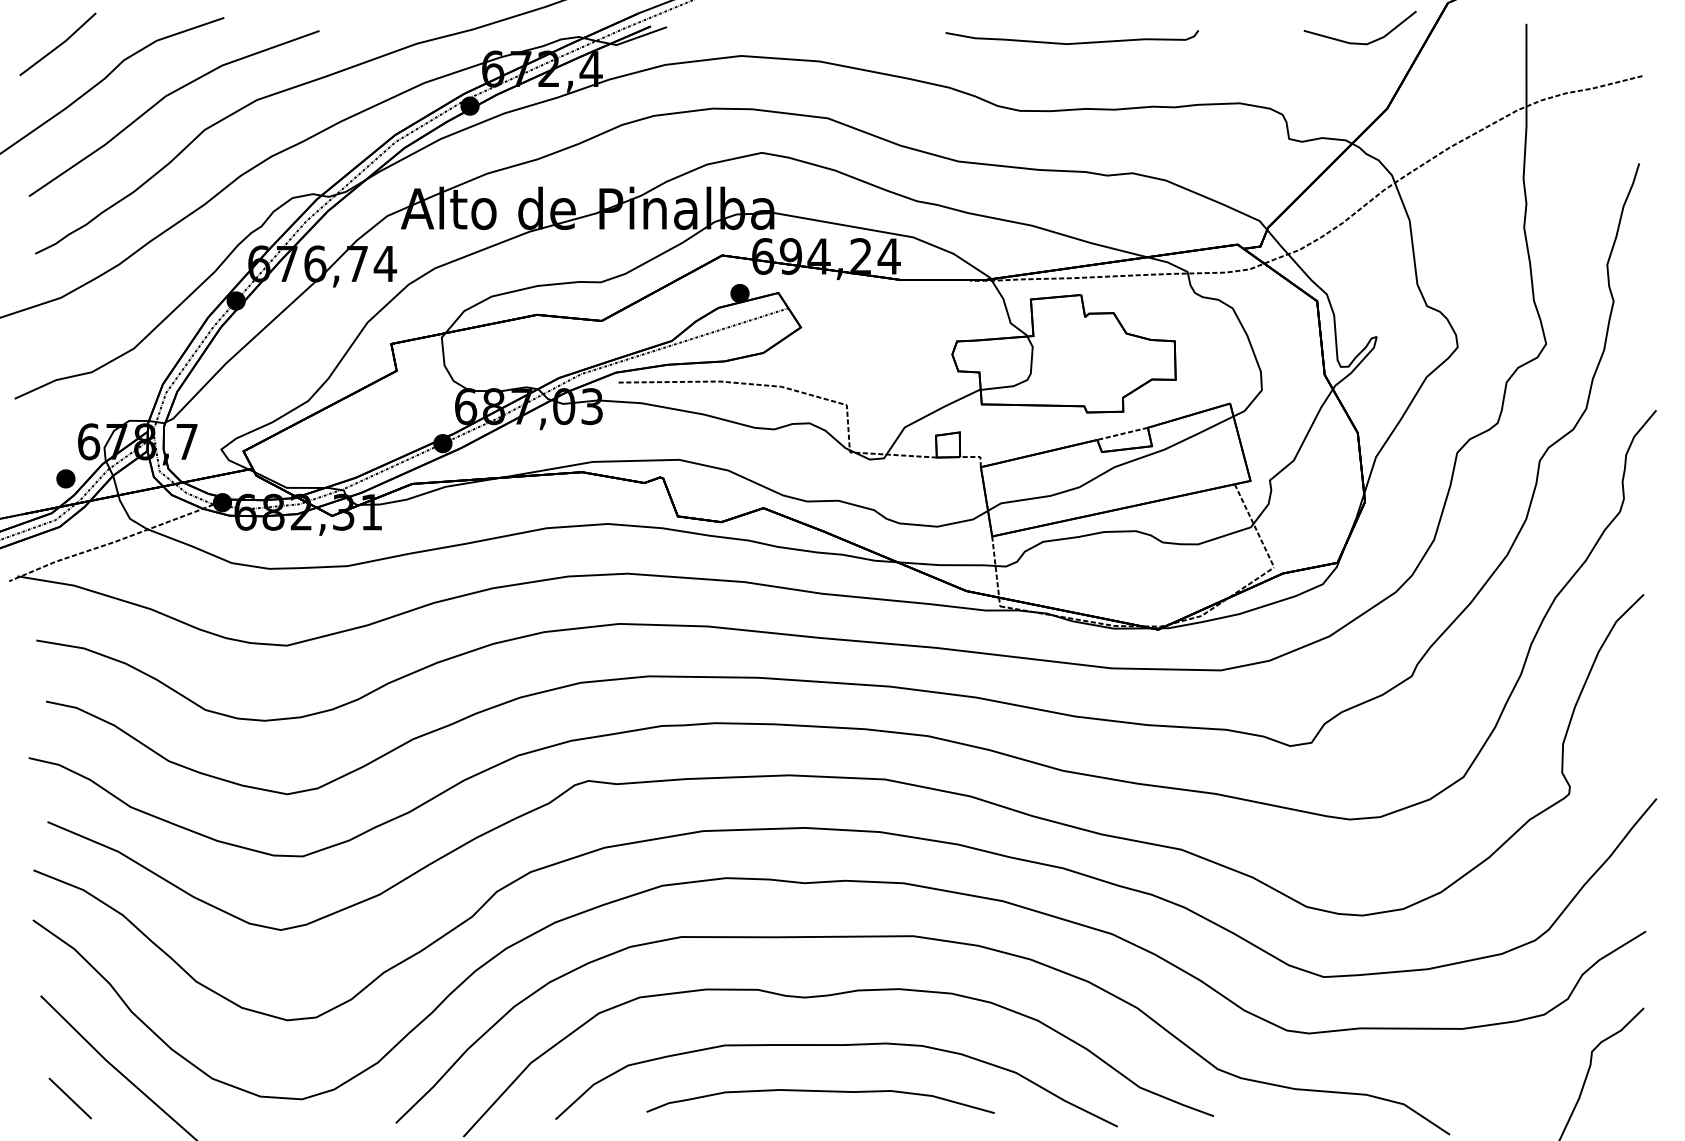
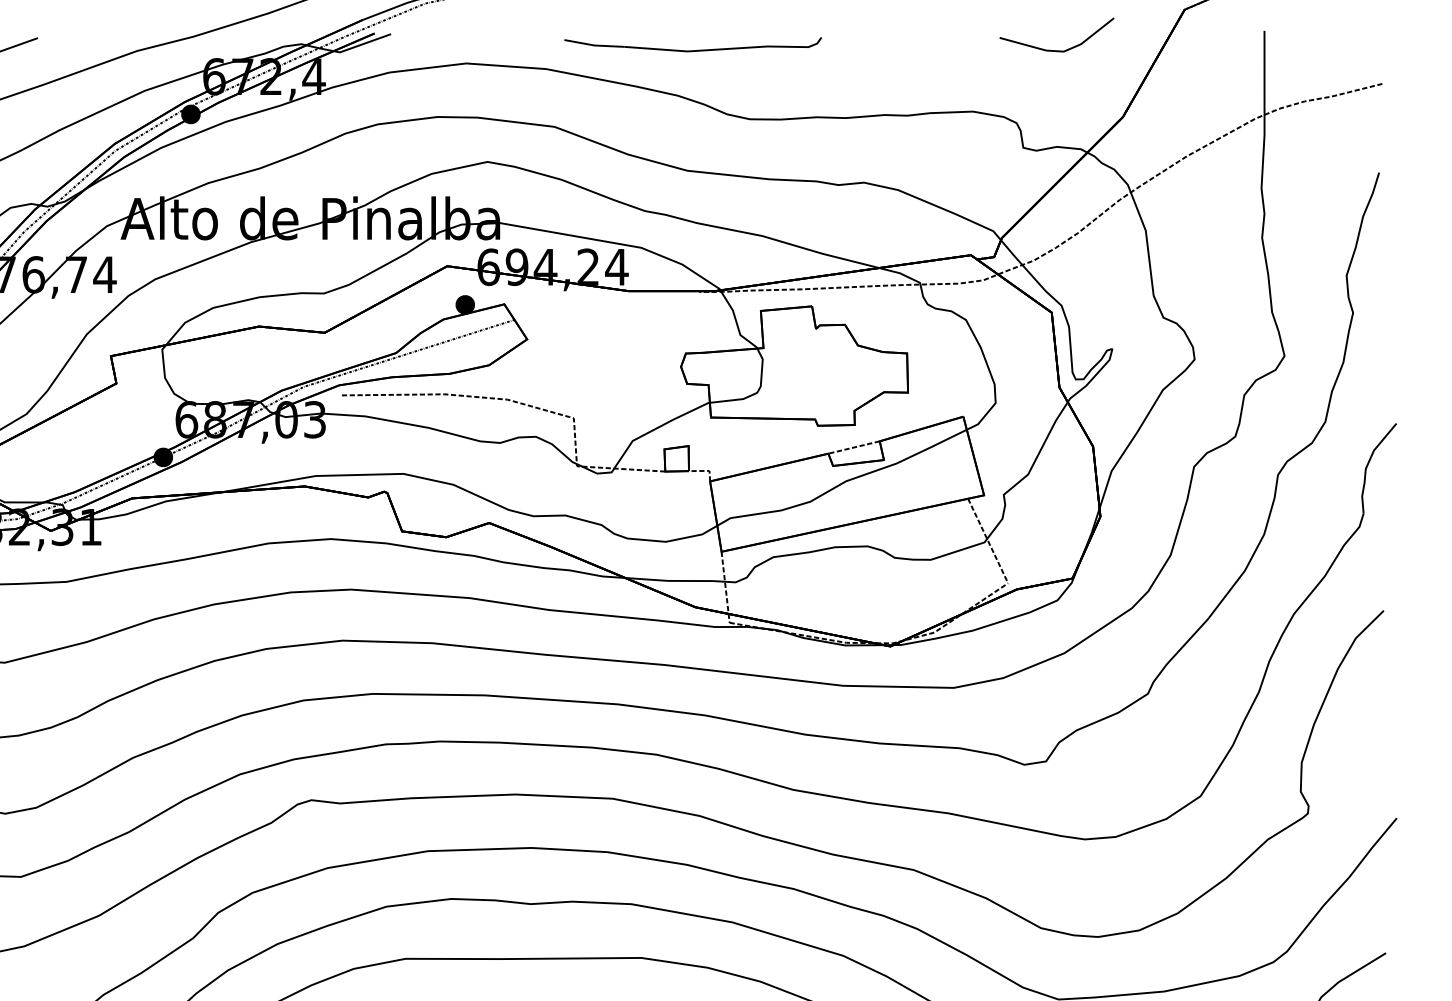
part: (1071, 37) -> (692, 44), moved
line: (1358, 42) -> (1055, 49), moved

